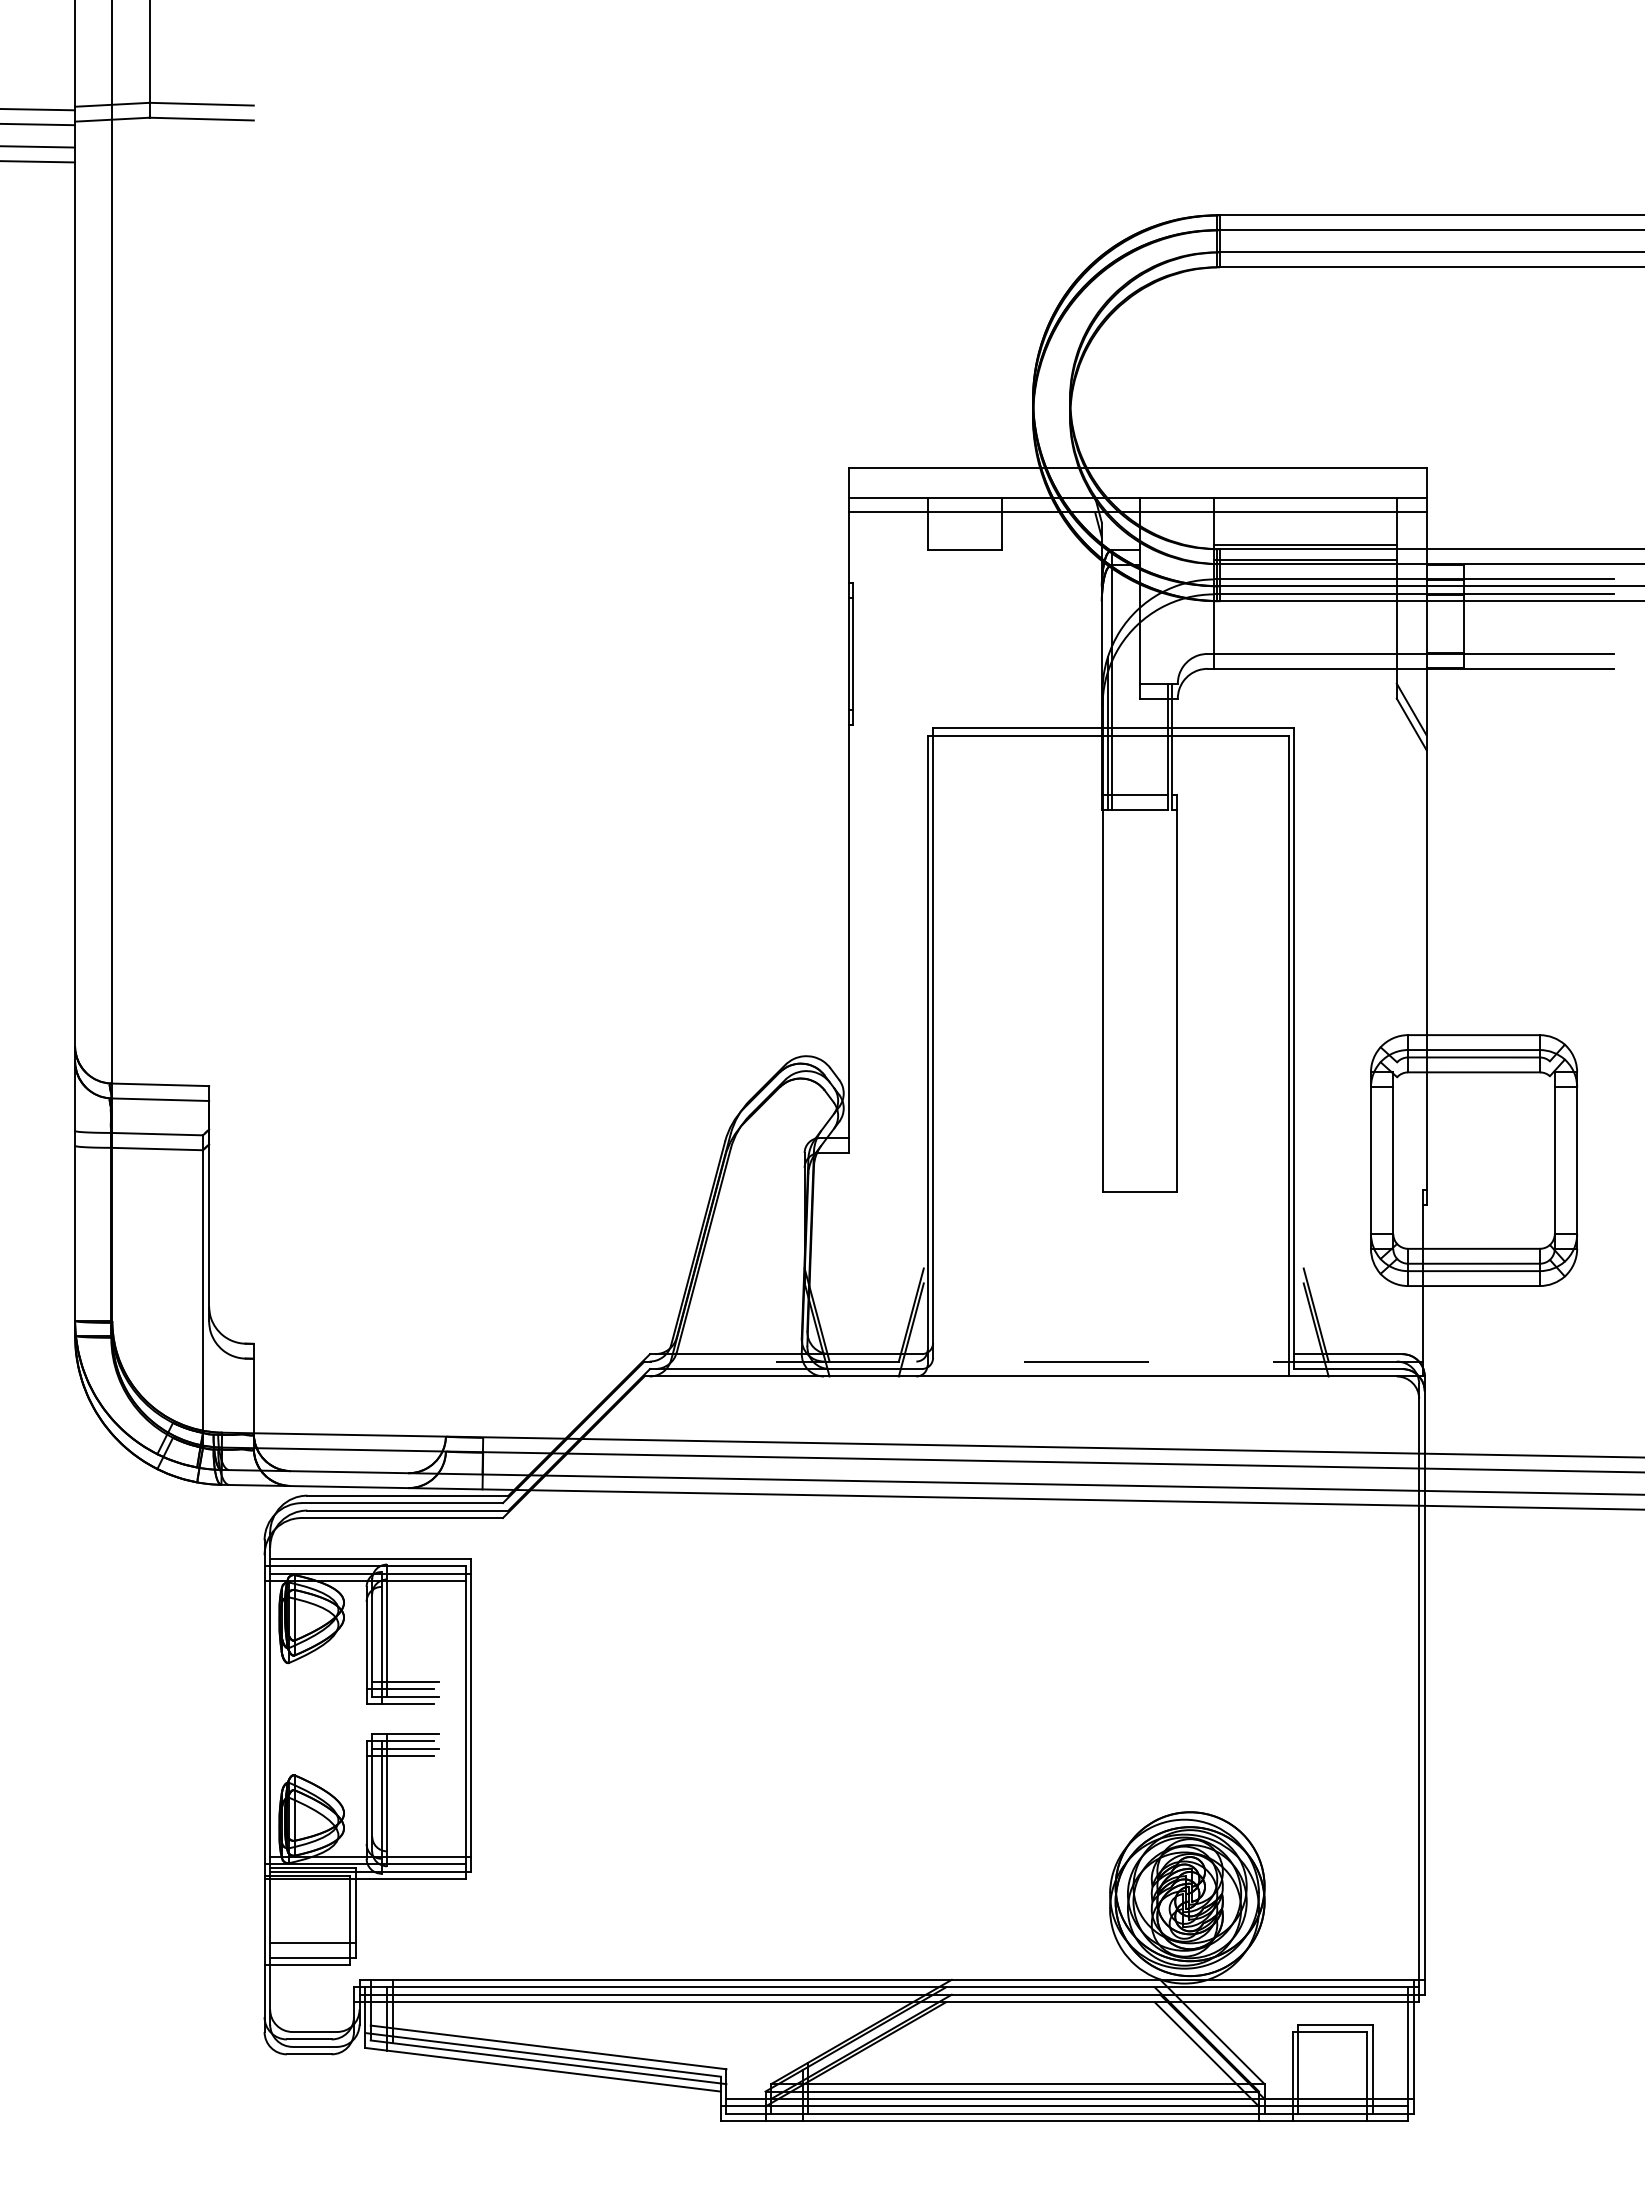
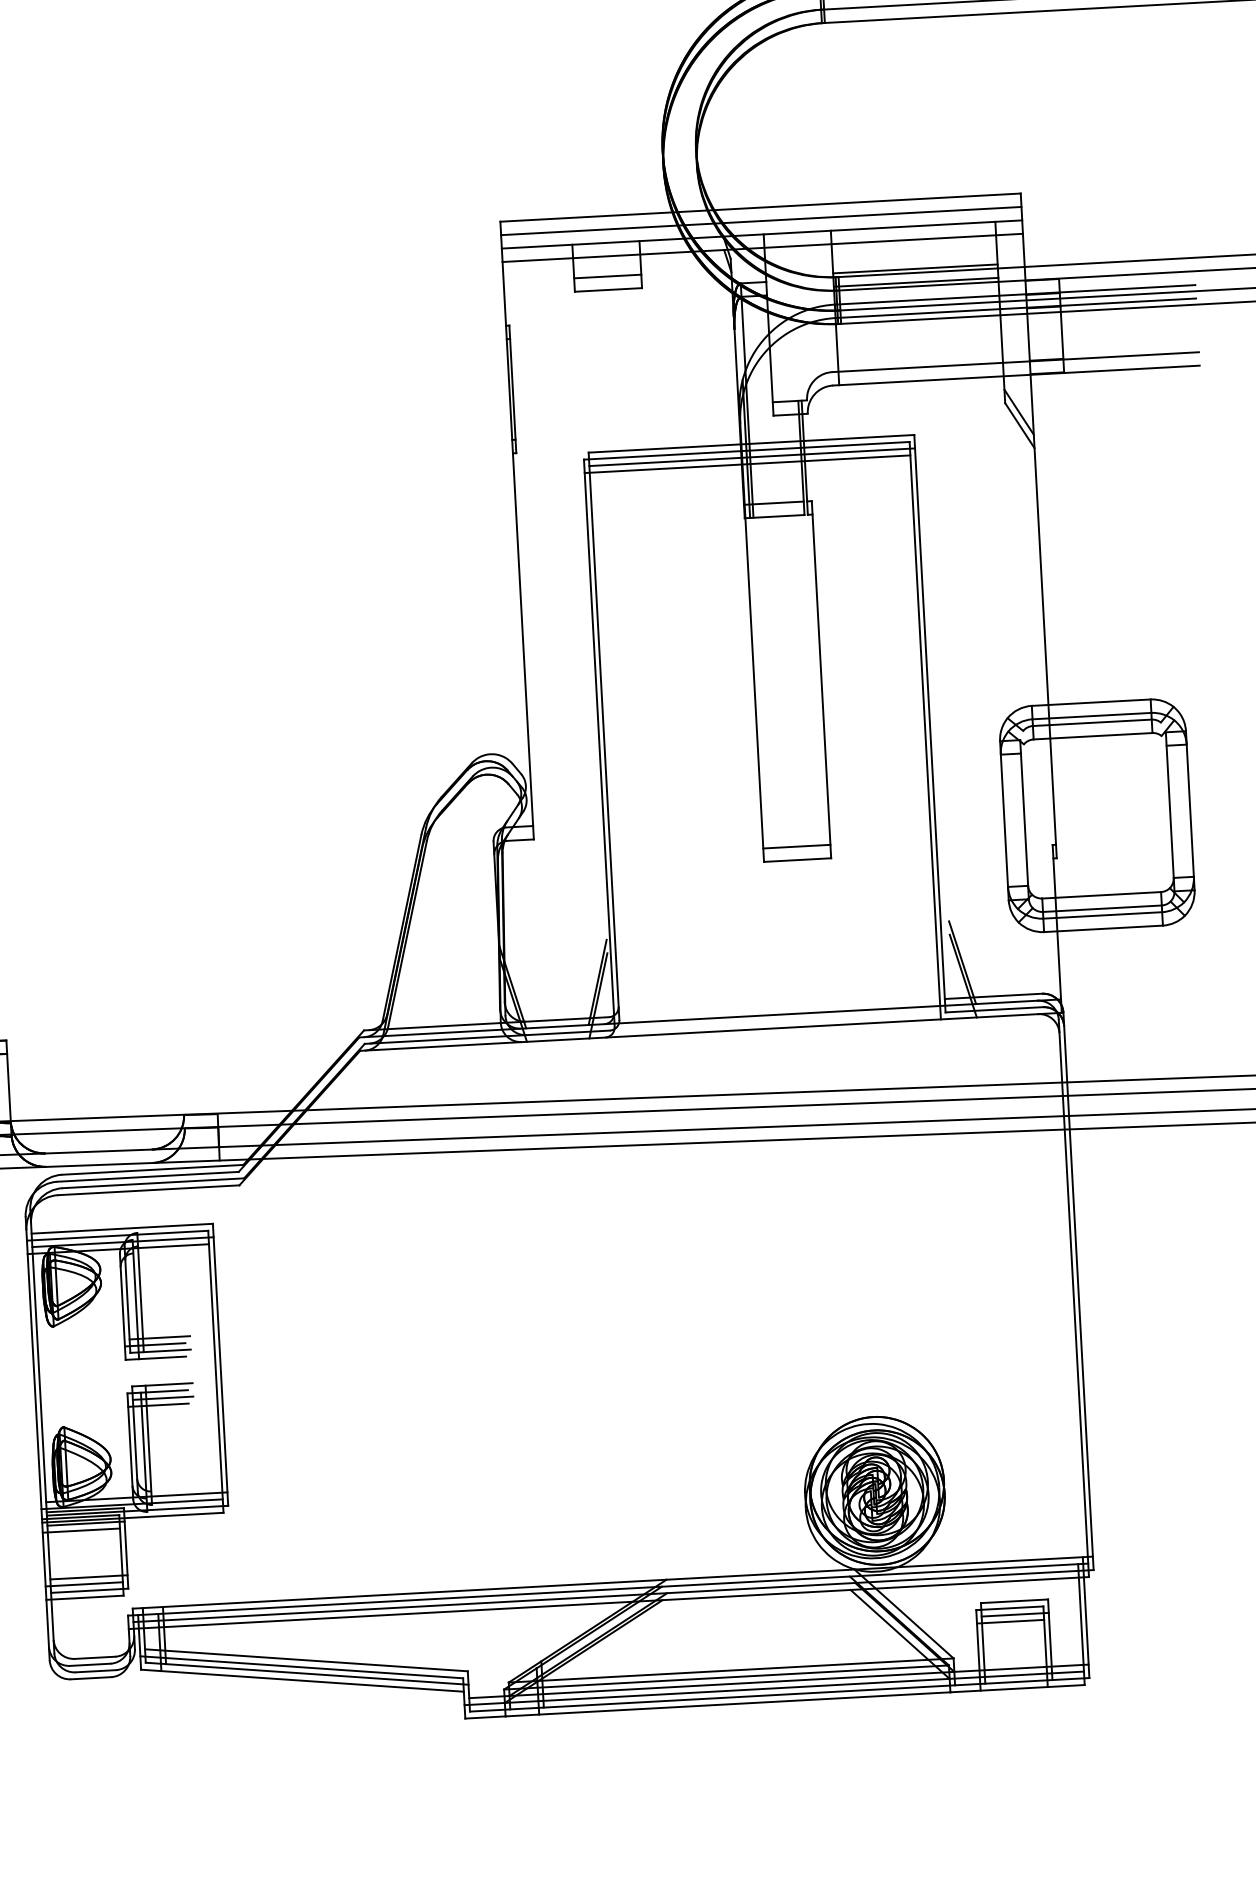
line: (1137, 482) -> (760, 220), added
line: (964, 534) -> (607, 276), added
line: (1113, 743) -> (751, 457), added
line: (1107, 750) -> (746, 464), added
line: (1139, 1176) -> (796, 846), added
line: (1020, 1361) -> (698, 1019), dashed -> solid
line: (312, 1883) -> (85, 1524), added
line: (307, 1890) -> (81, 1530), added
line: (307, 1950) -> (84, 1584), added
line: (1335, 2039) -> (1015, 1614), added
line: (1329, 2046) -> (1010, 1621), added

